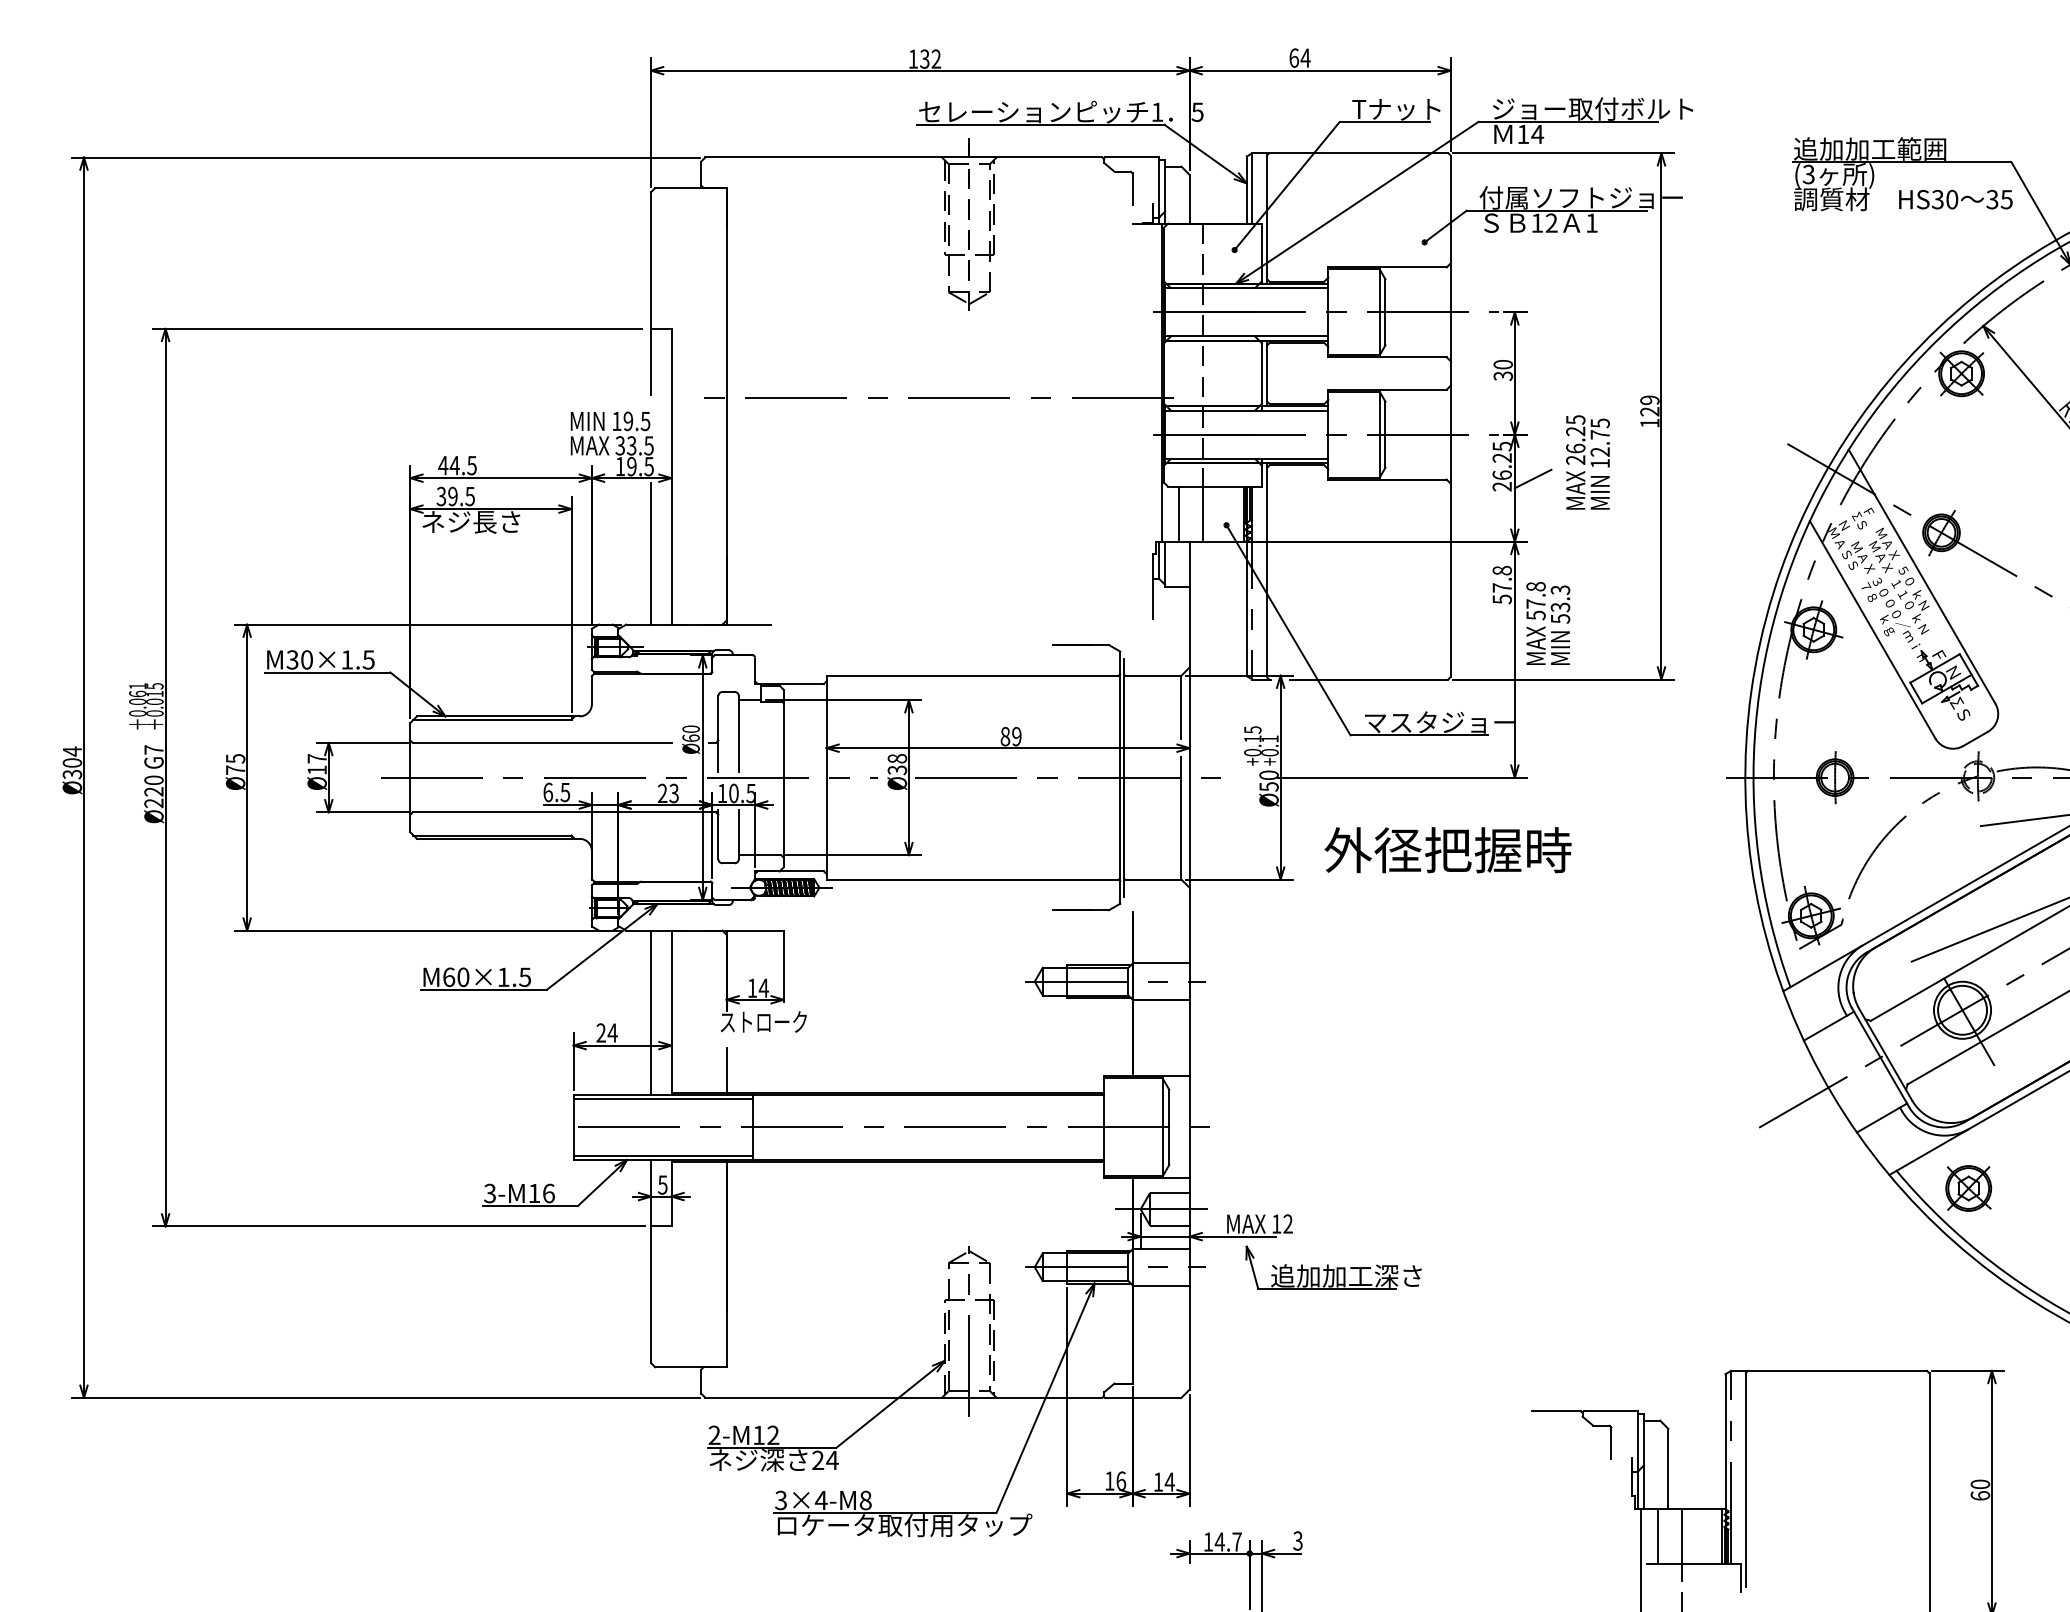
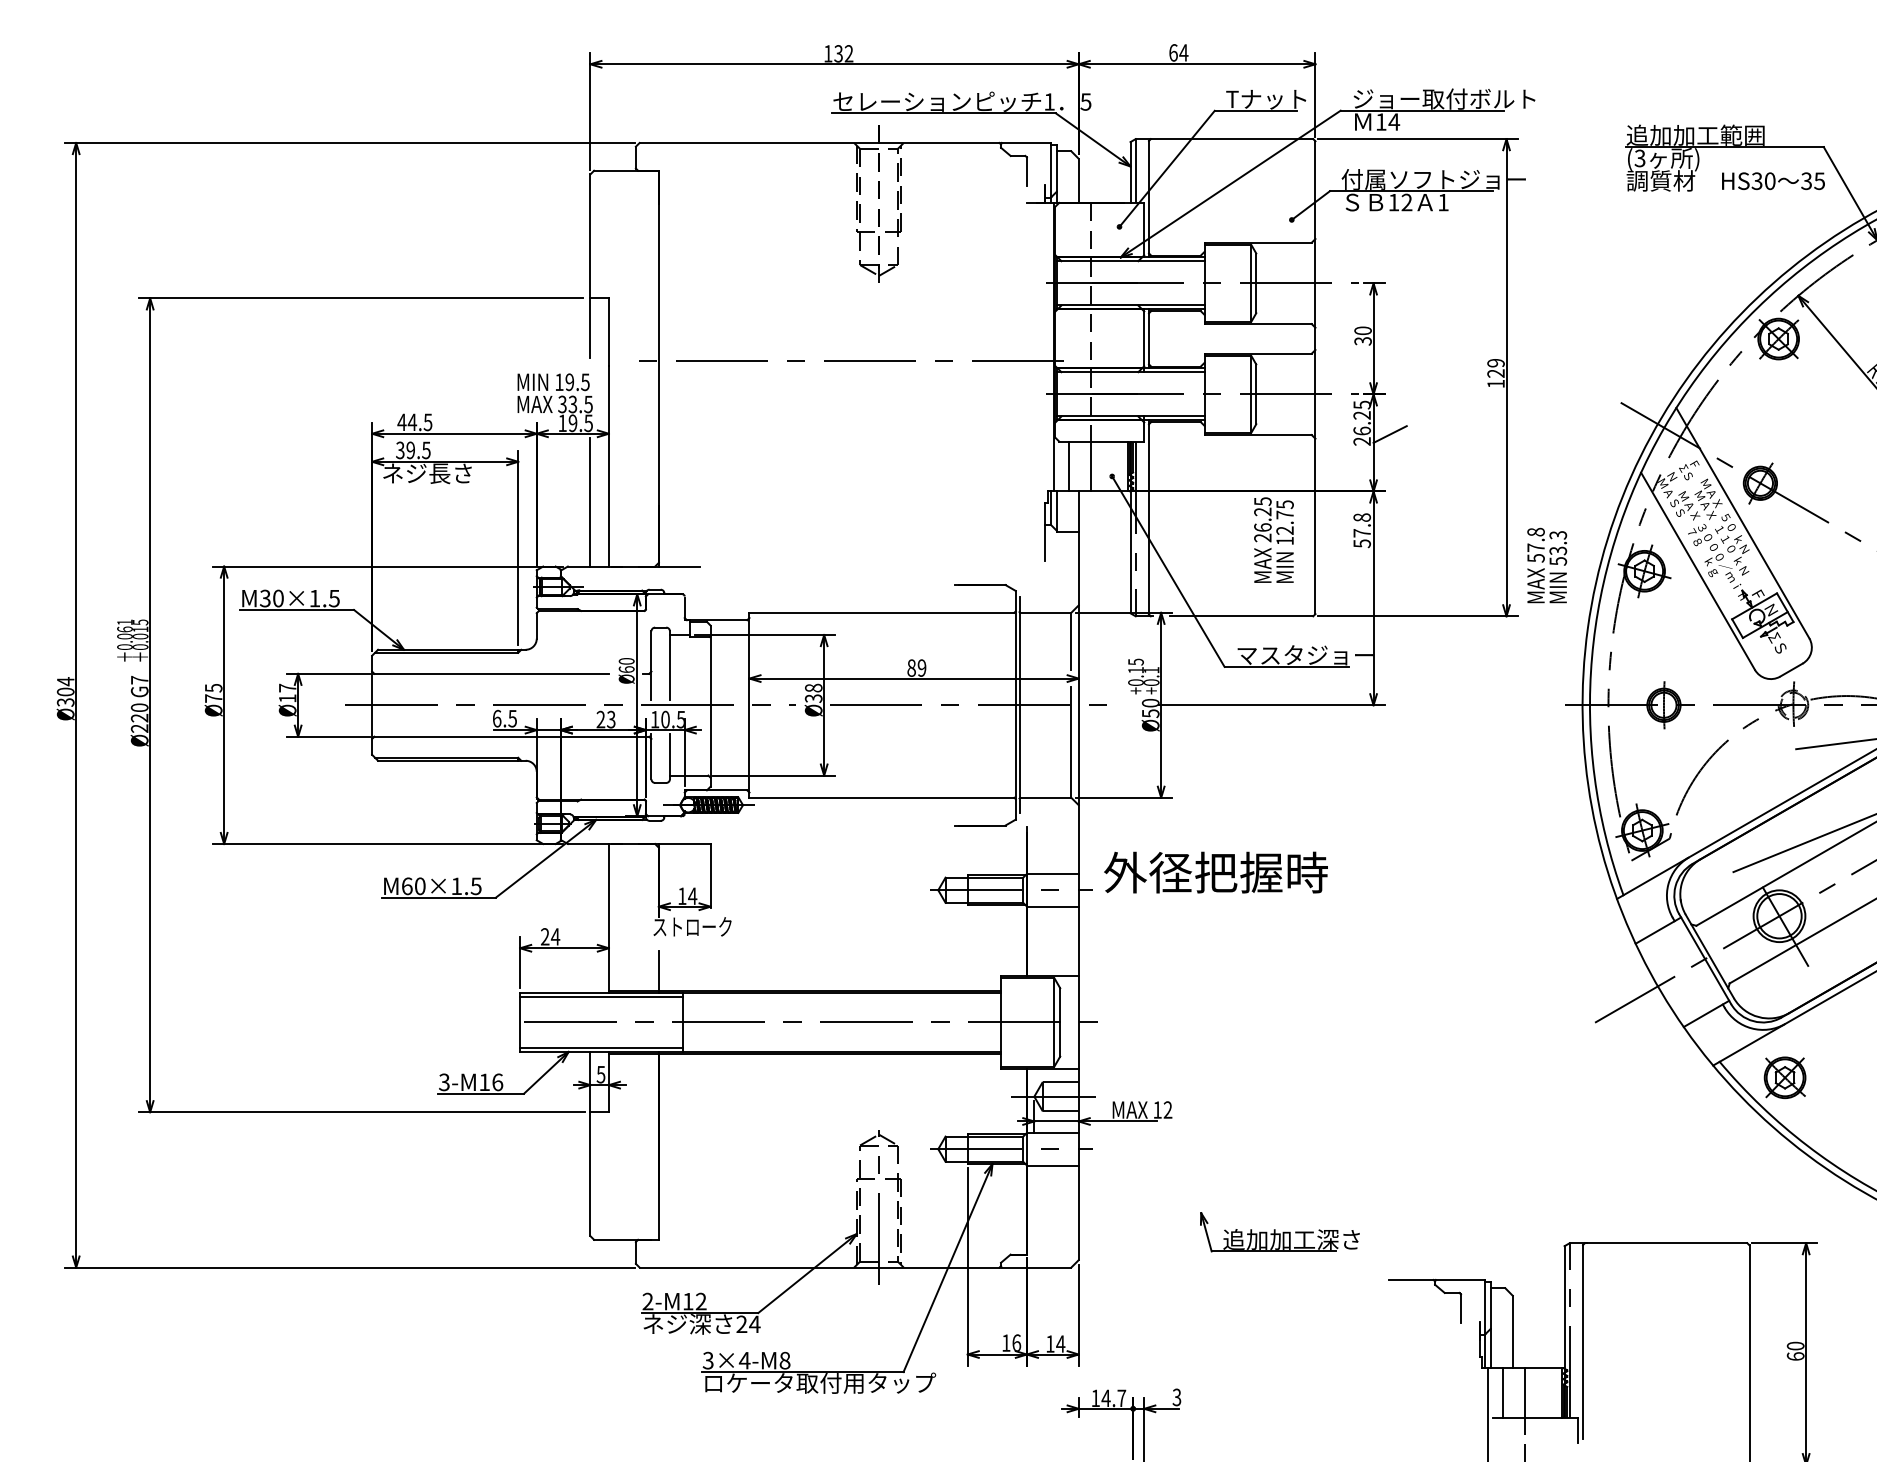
text: (1587, 462) -> (1273, 540), moved
text: (1548, 623) -> (1547, 565), moved
text: (1447, 850) -> (1215, 872), moved
line: (651, 1012) -> (590, 918), removed
part: (1333, 1267) -> (1279, 1231), moved

